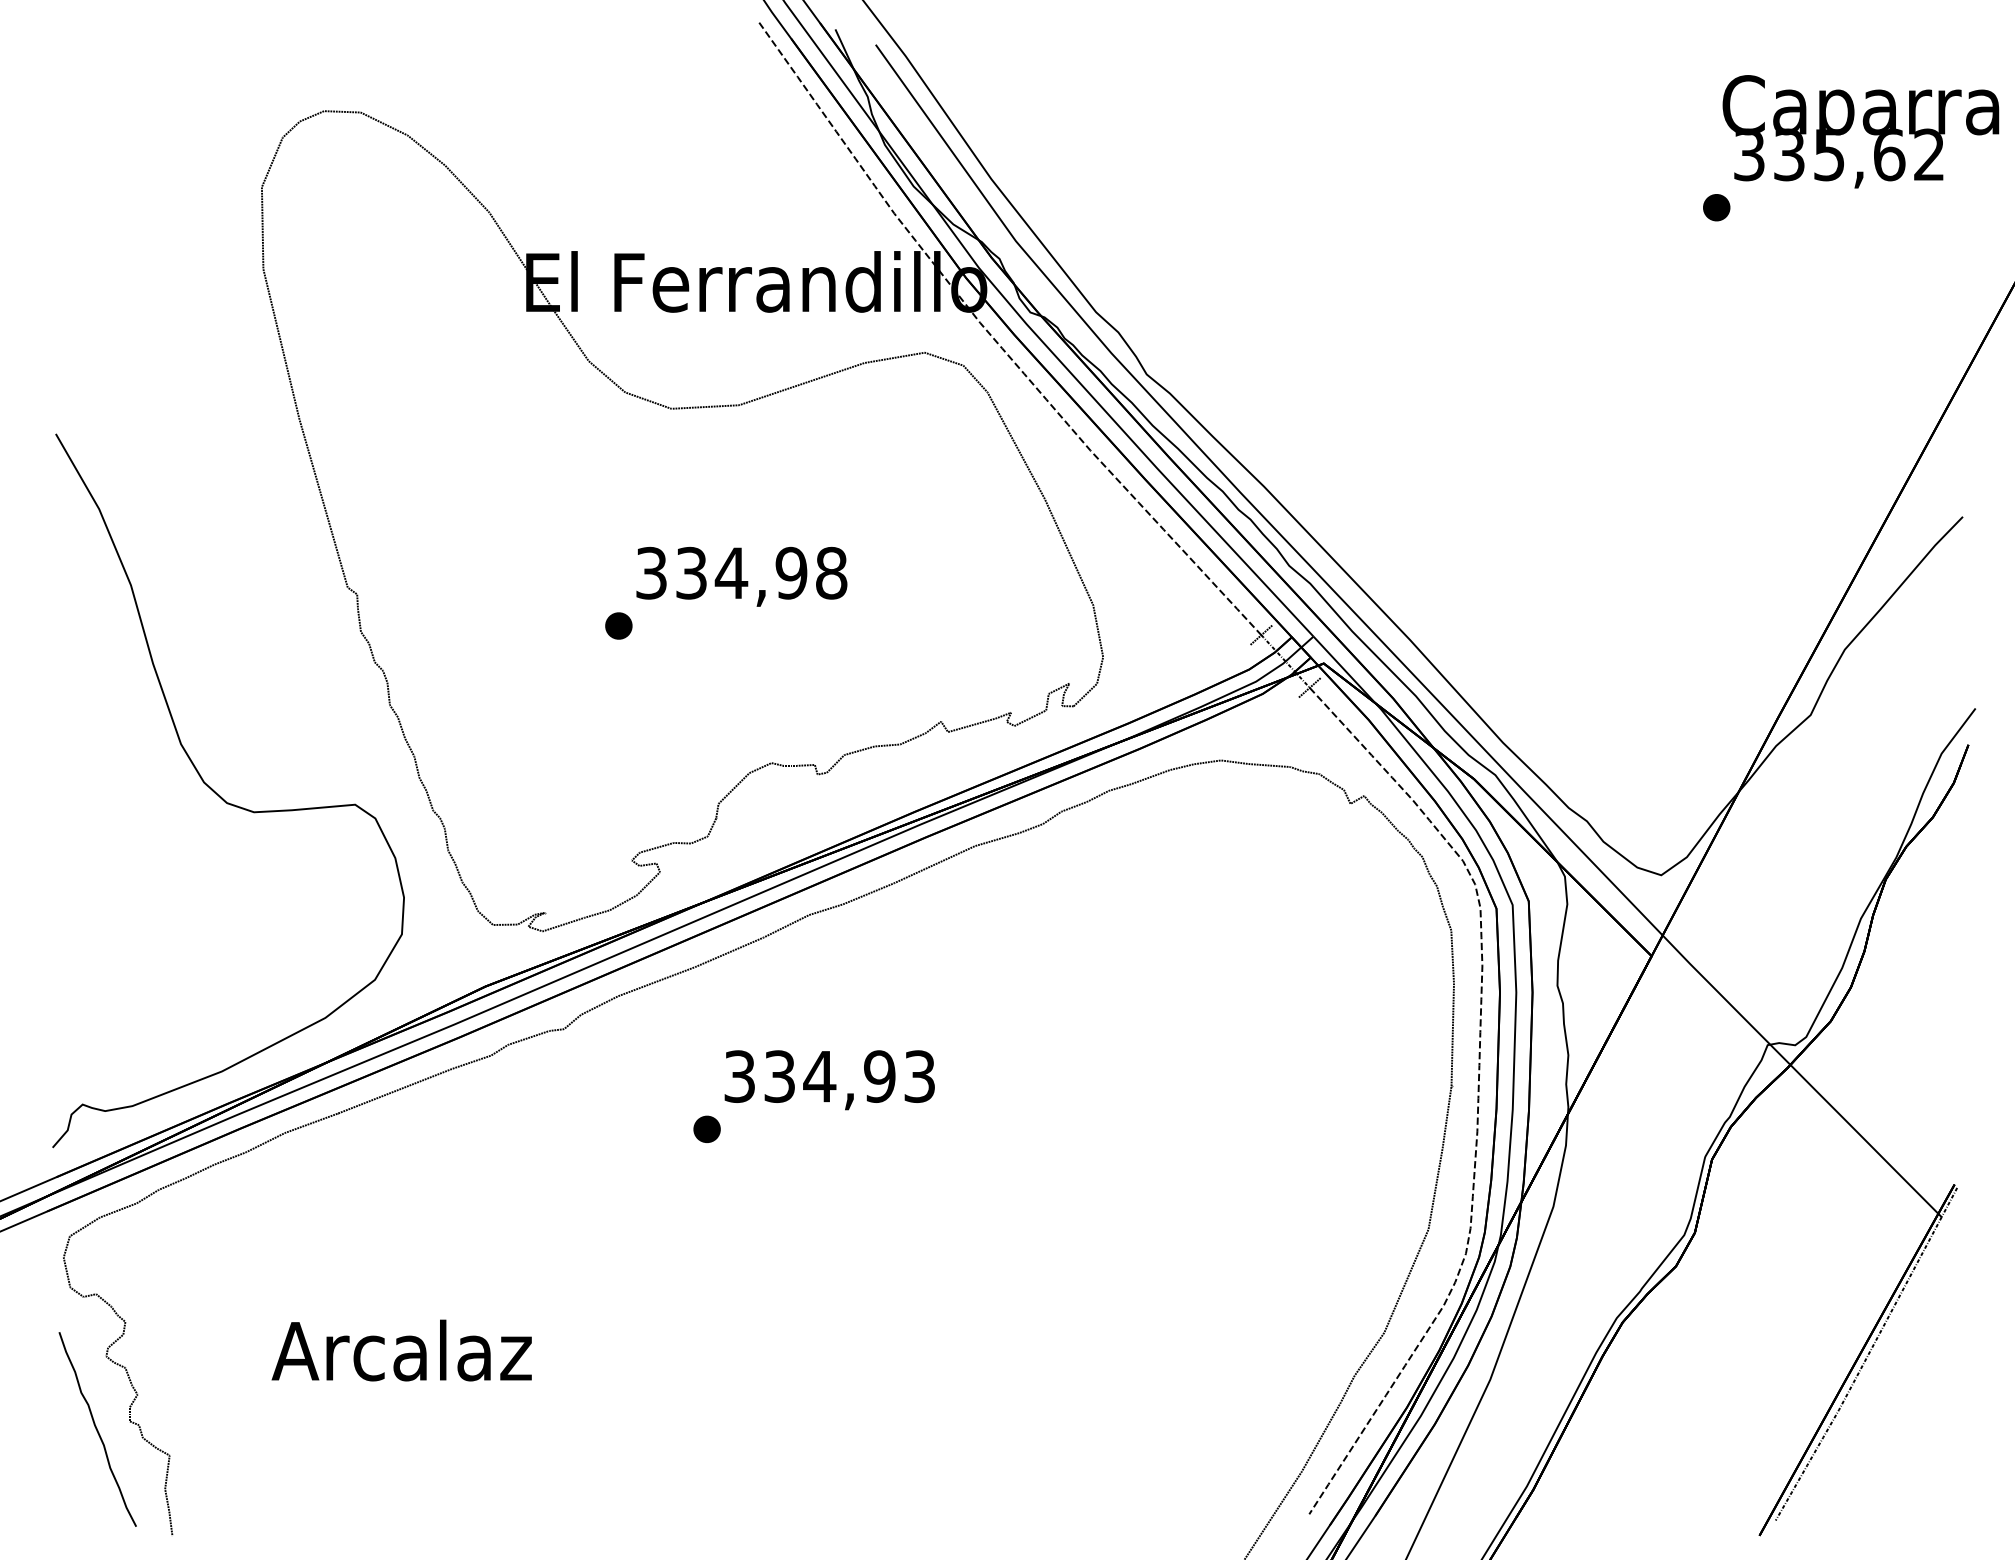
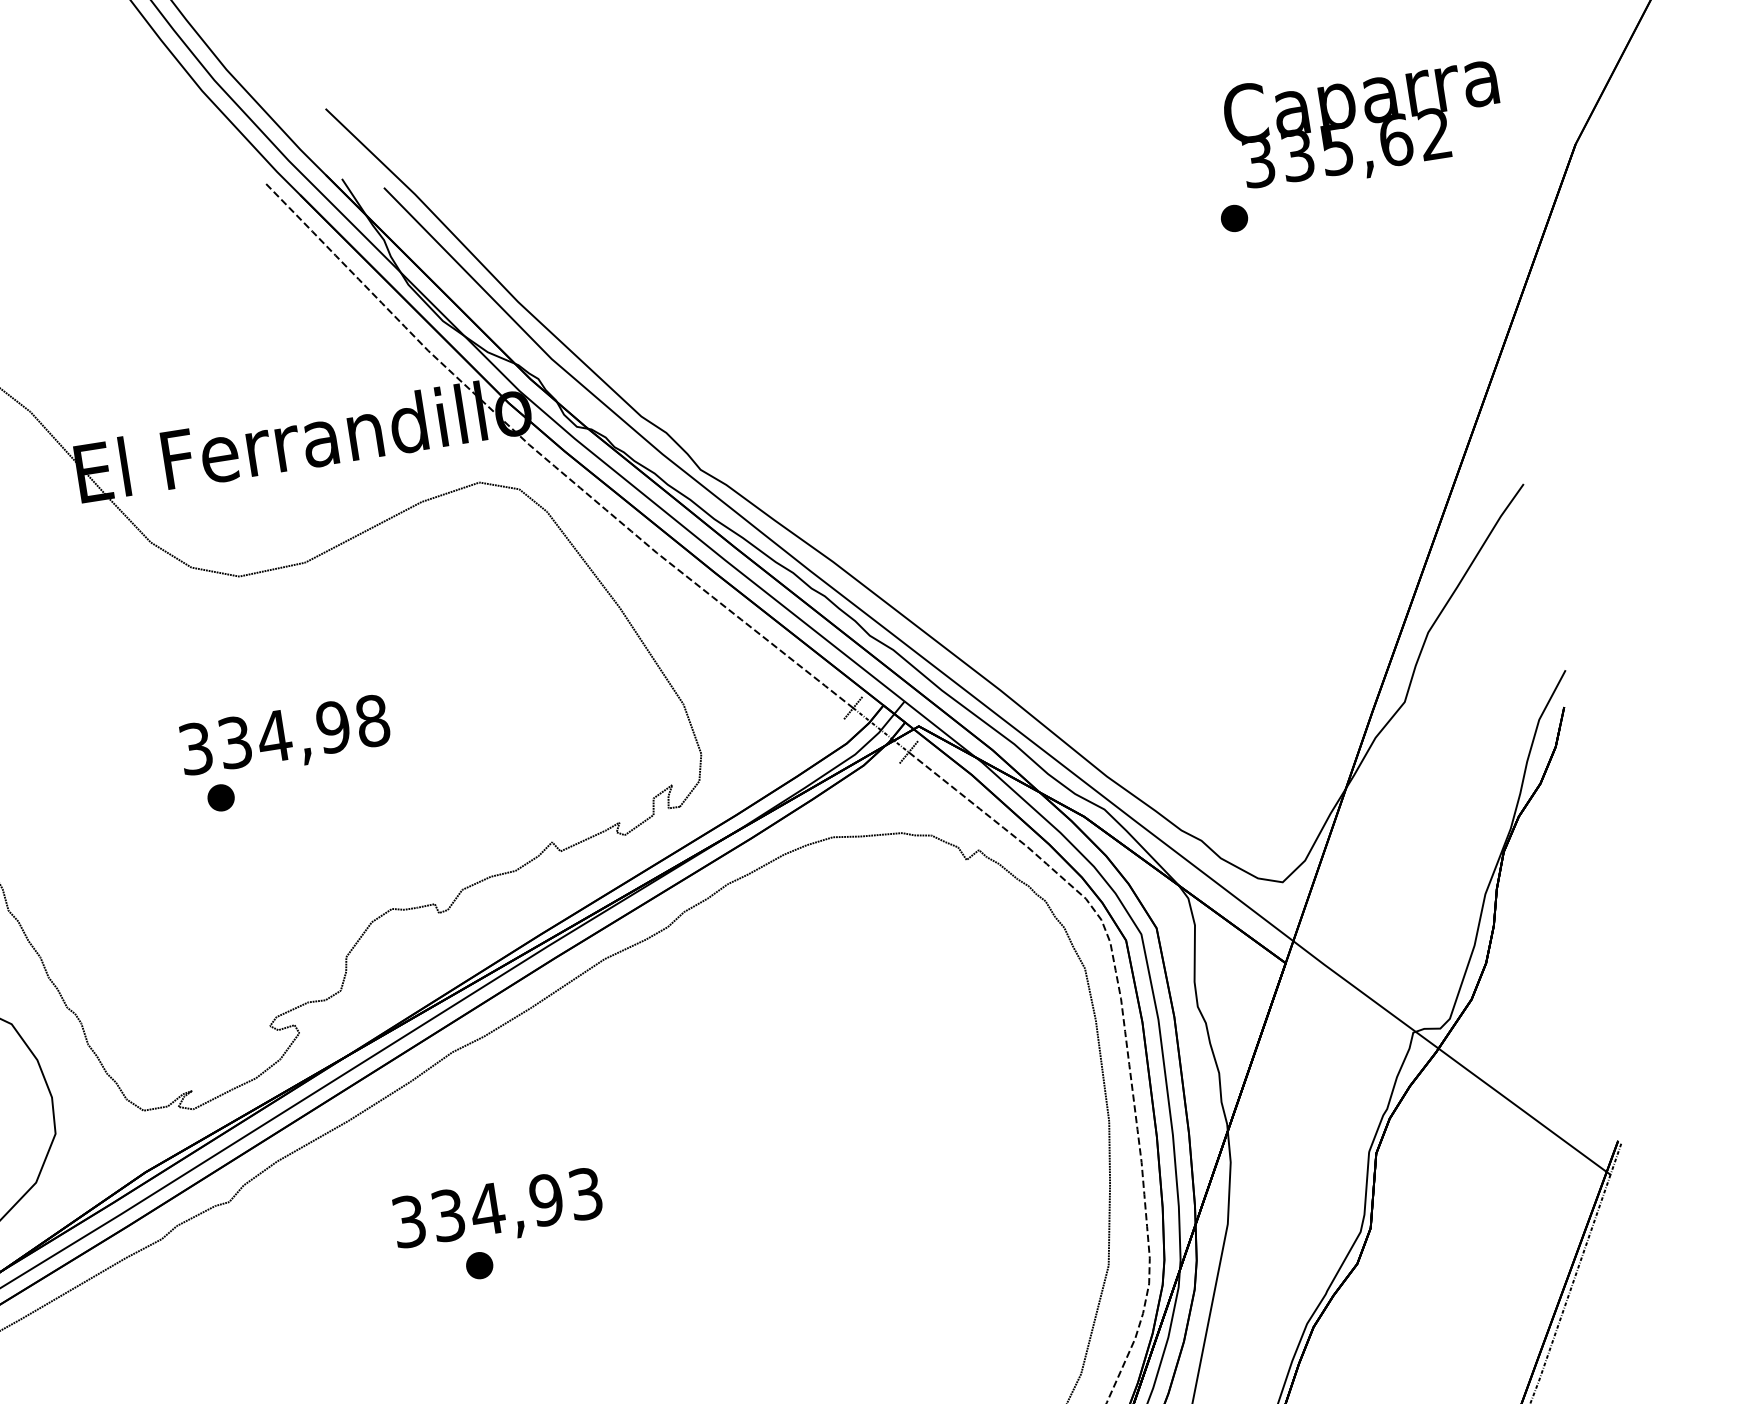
text: (741, 576) -> (284, 738), moved
part: (706, 1128) -> (478, 1264), moved

